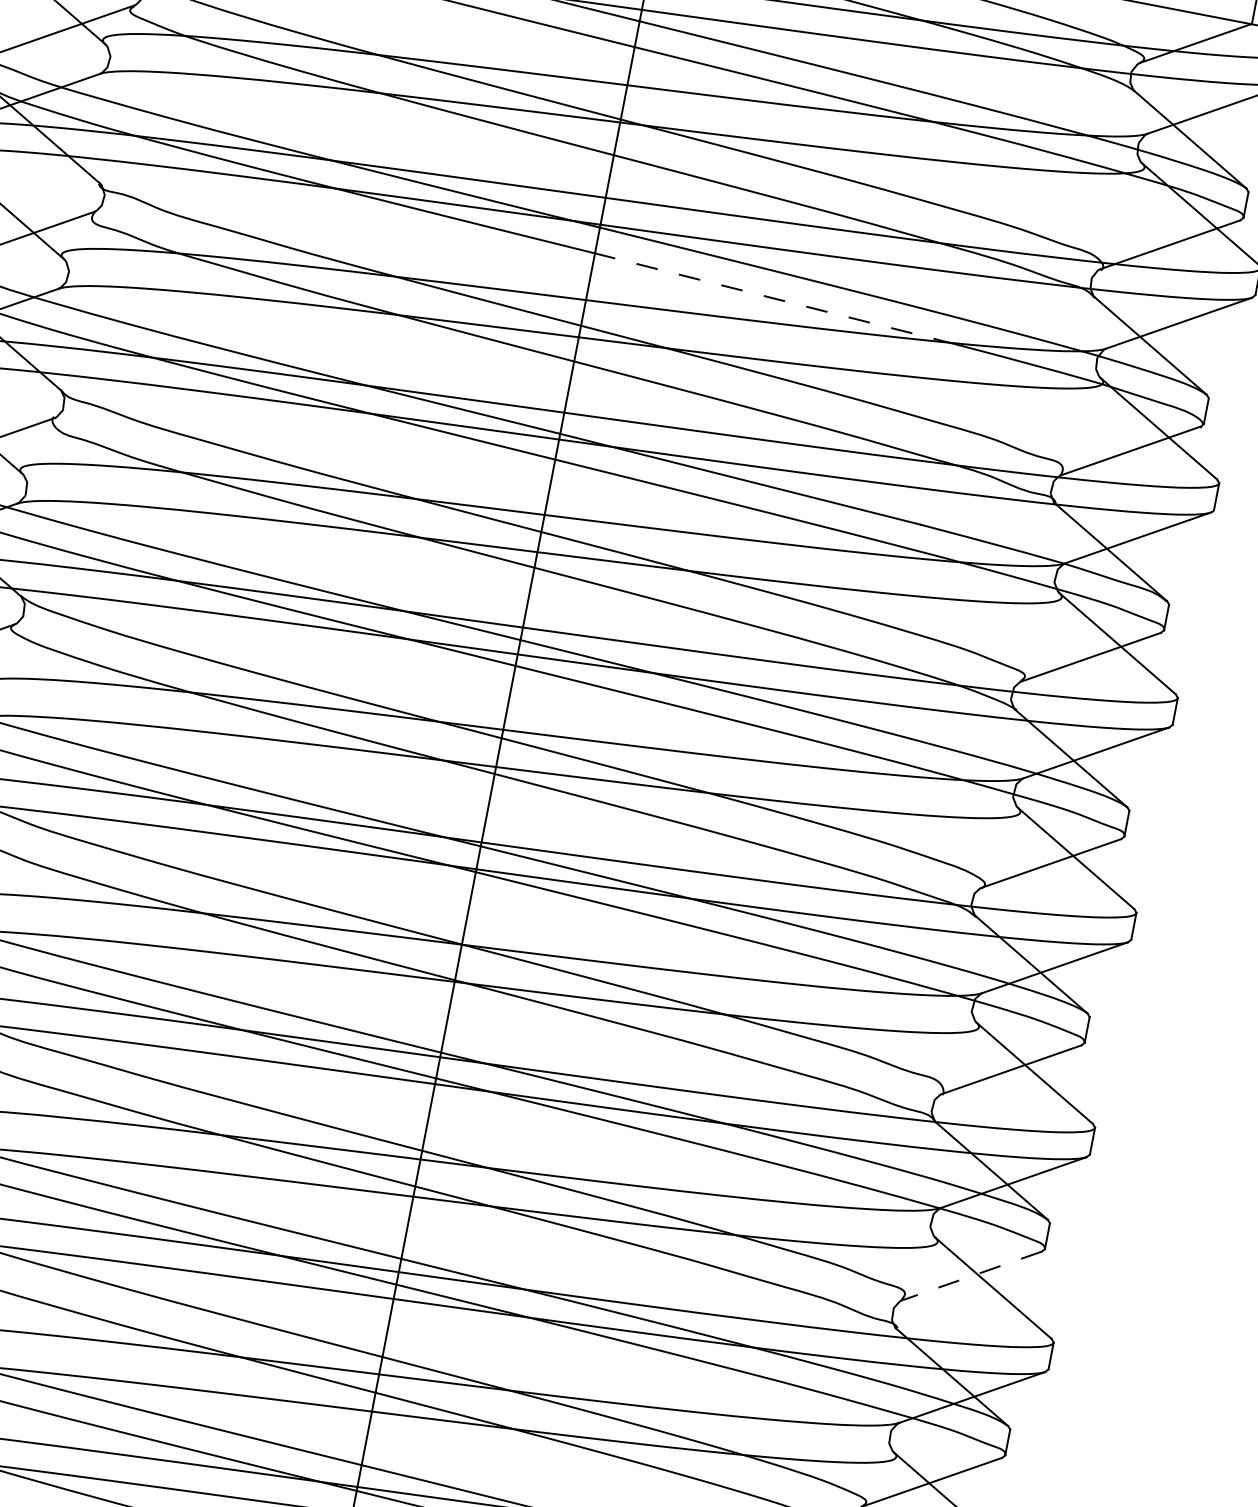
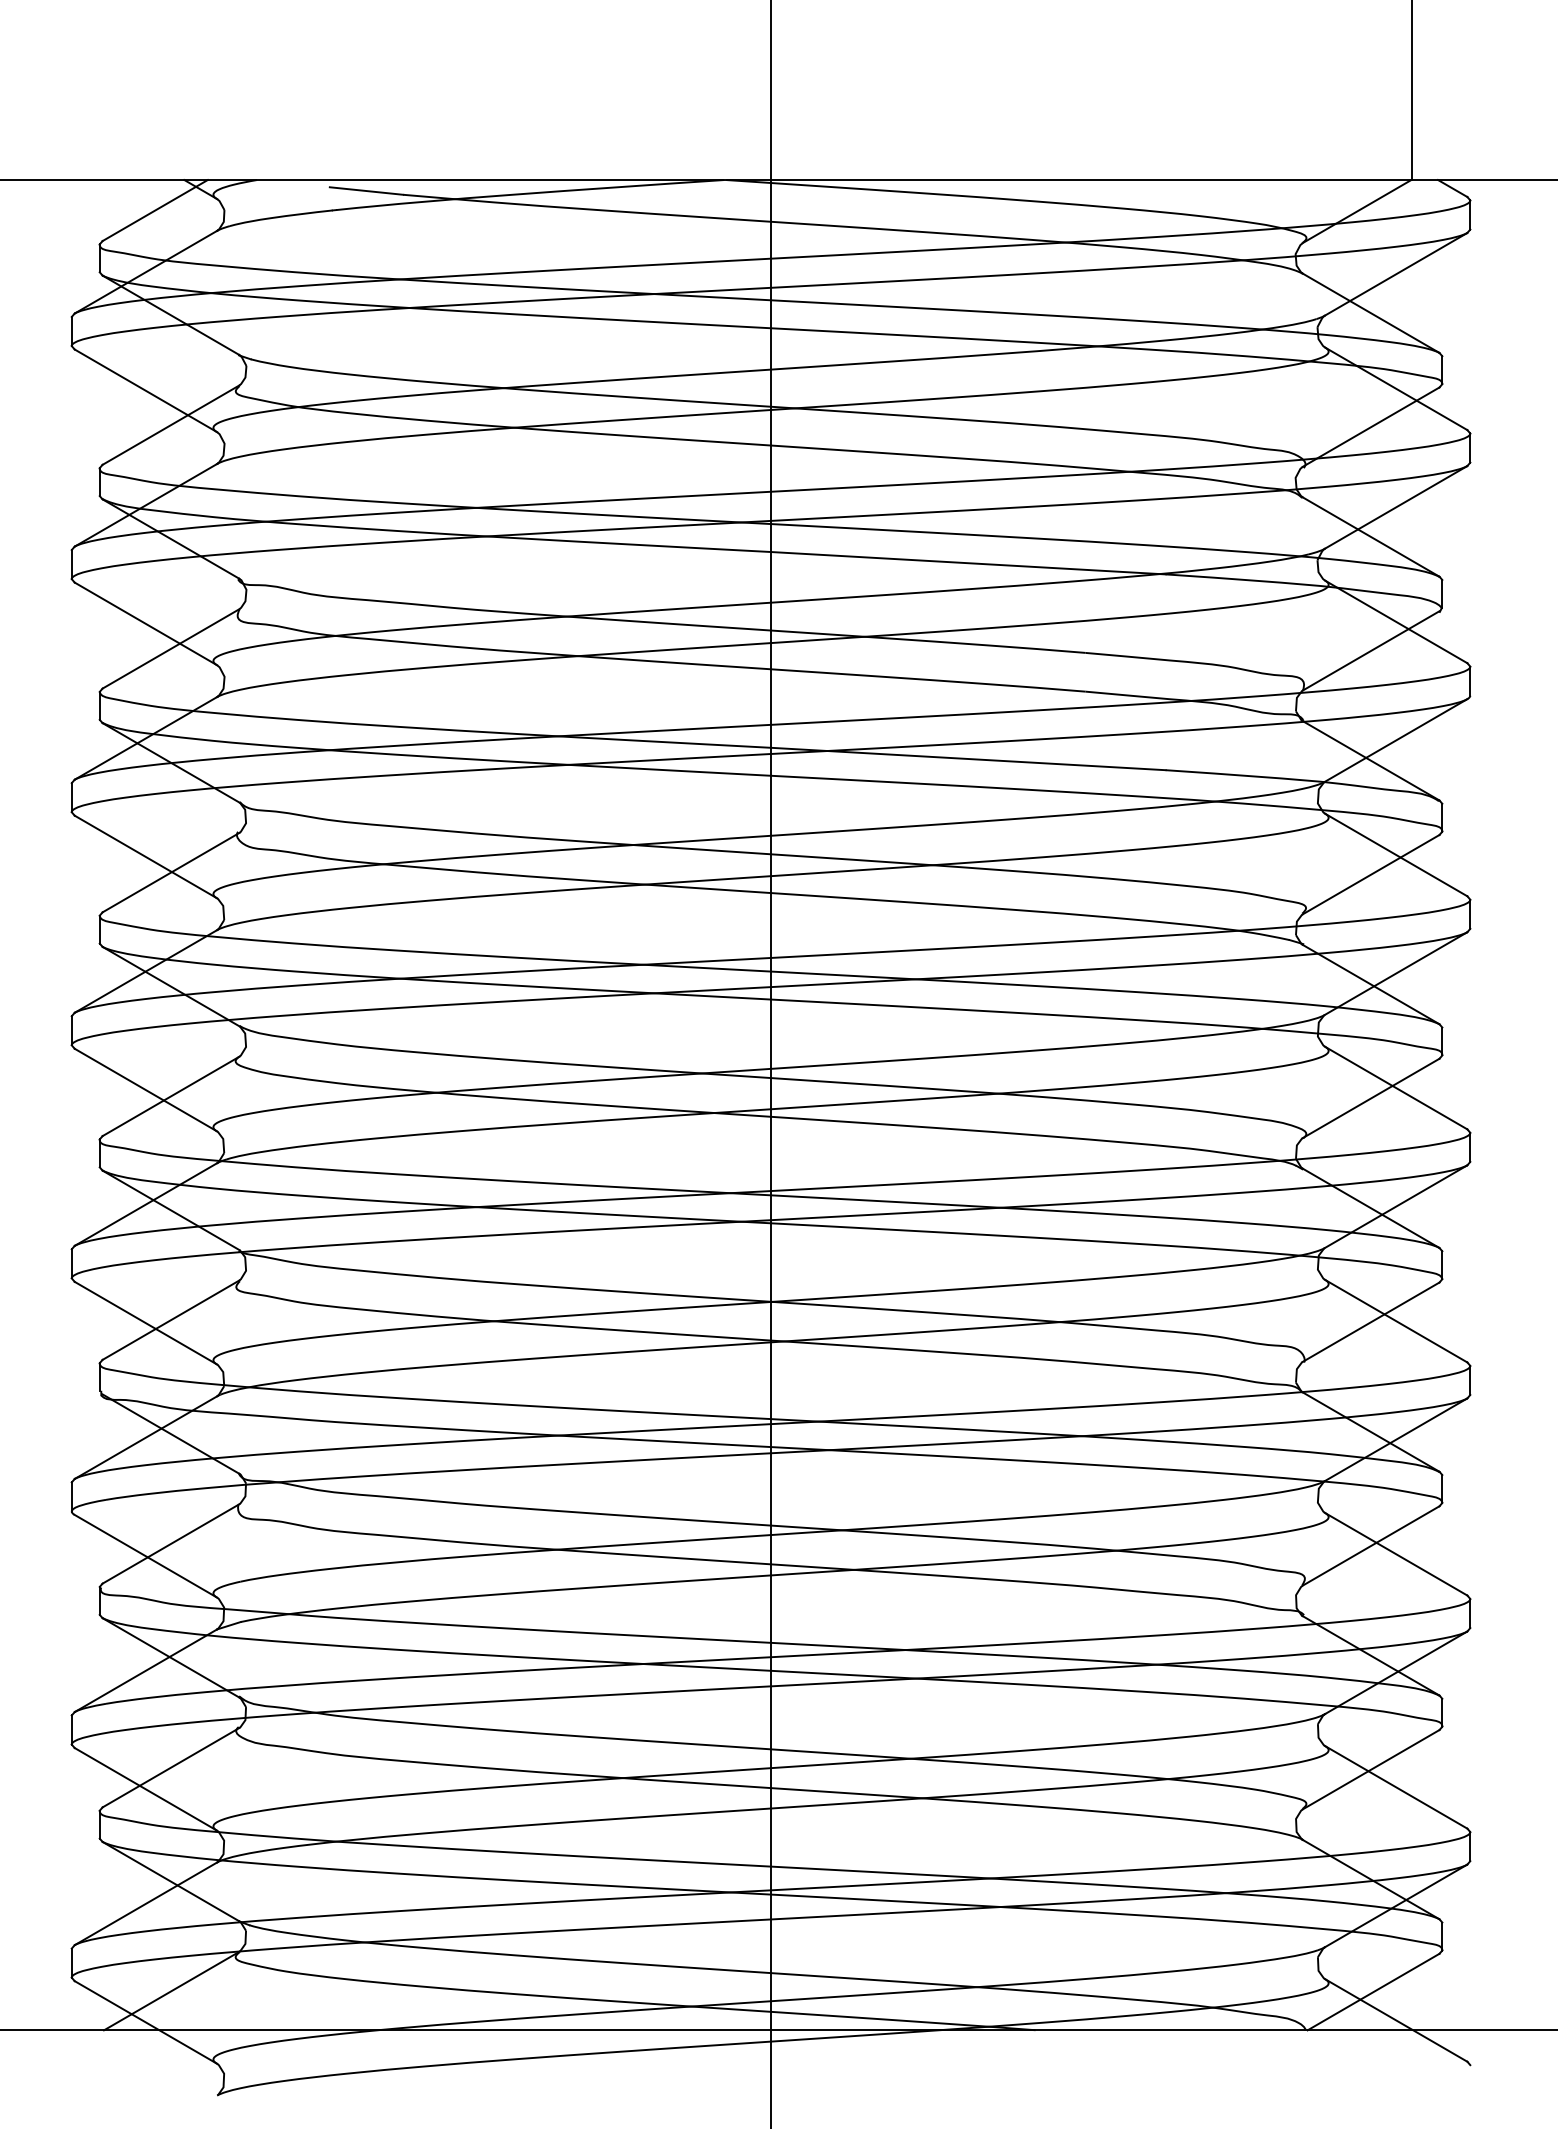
line: (774, 299) -> (968, 563), dashed -> solid
line: (971, 1276) -> (1370, 1546), dashed -> solid

